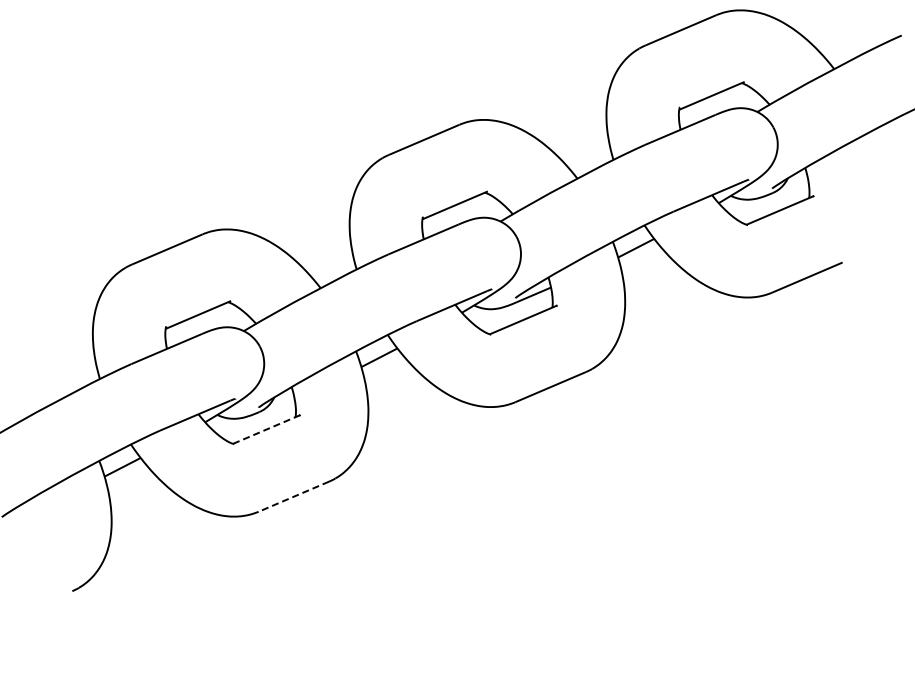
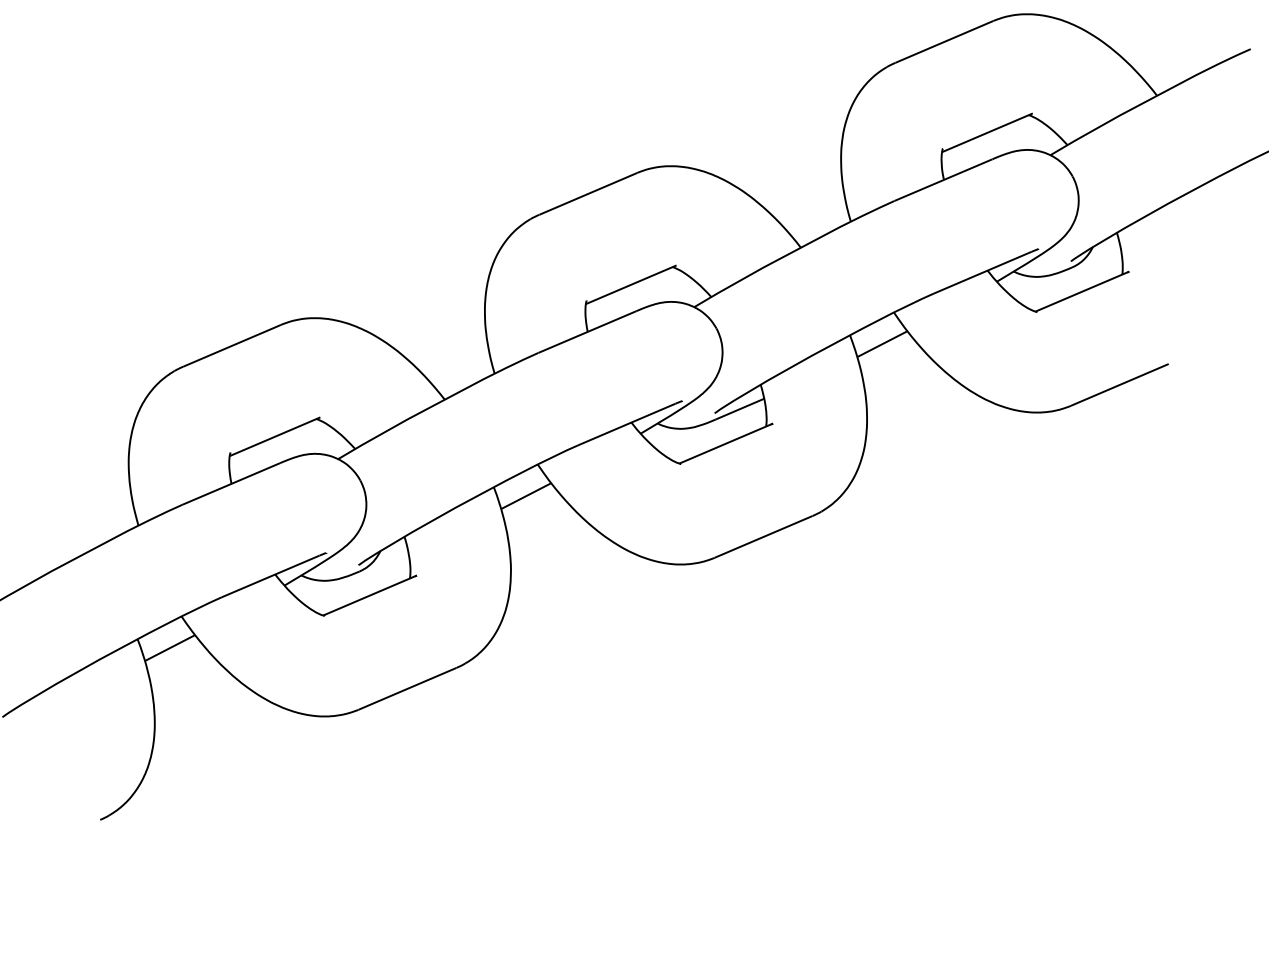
line: (266, 429) -> (369, 595), dashed -> solid
line: (293, 496) -> (407, 688), dashed -> solid

